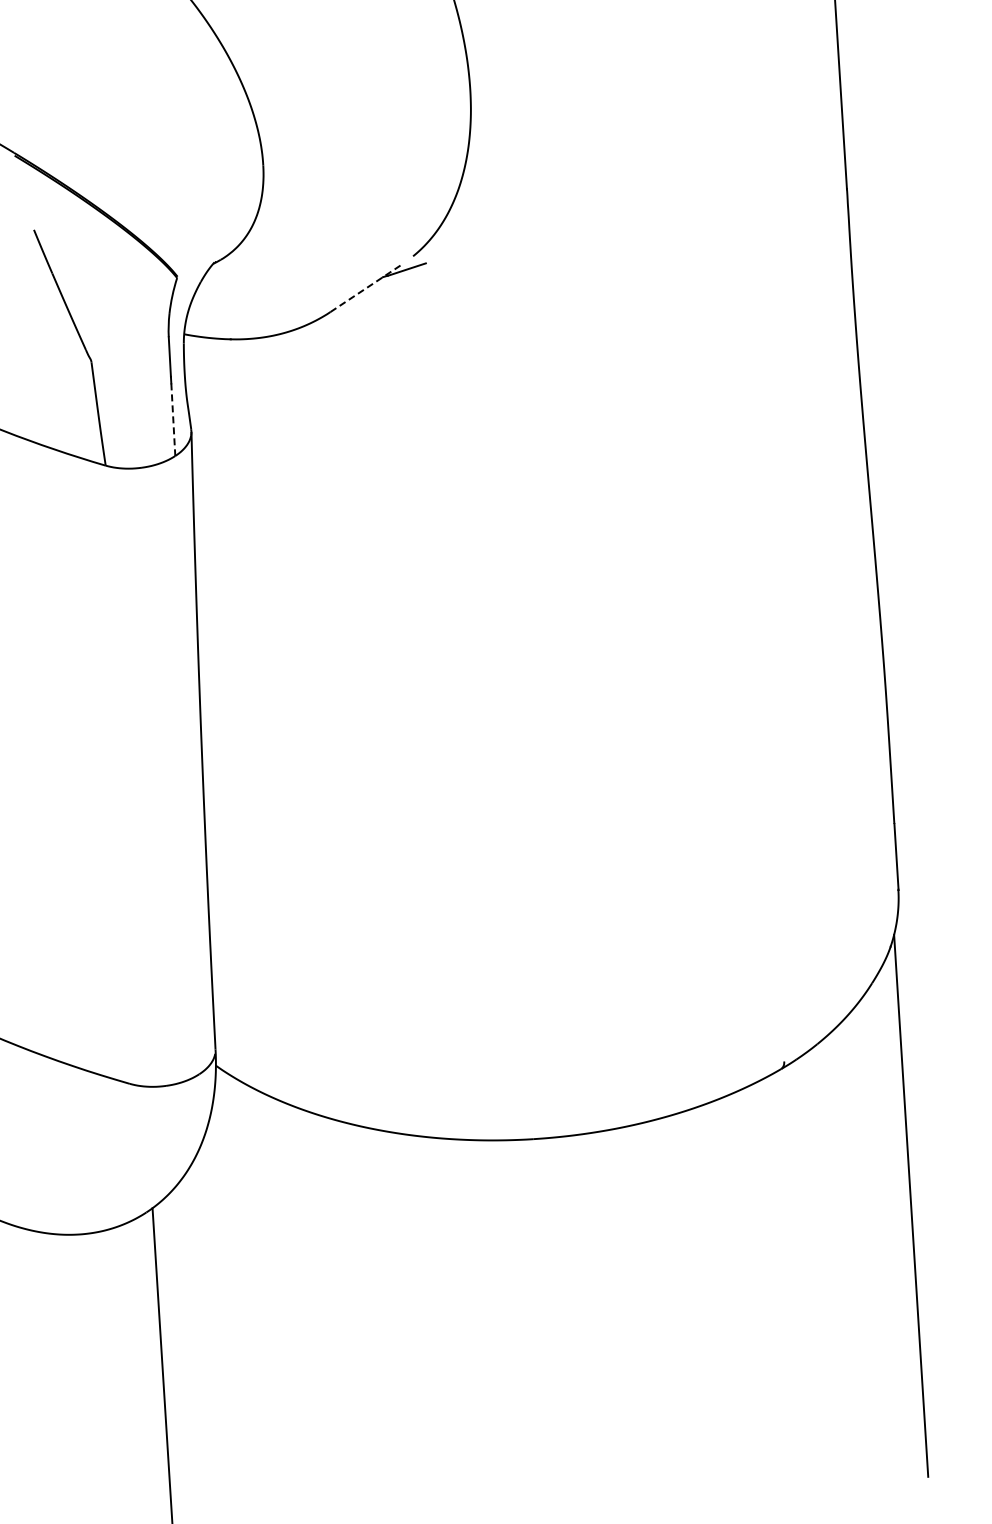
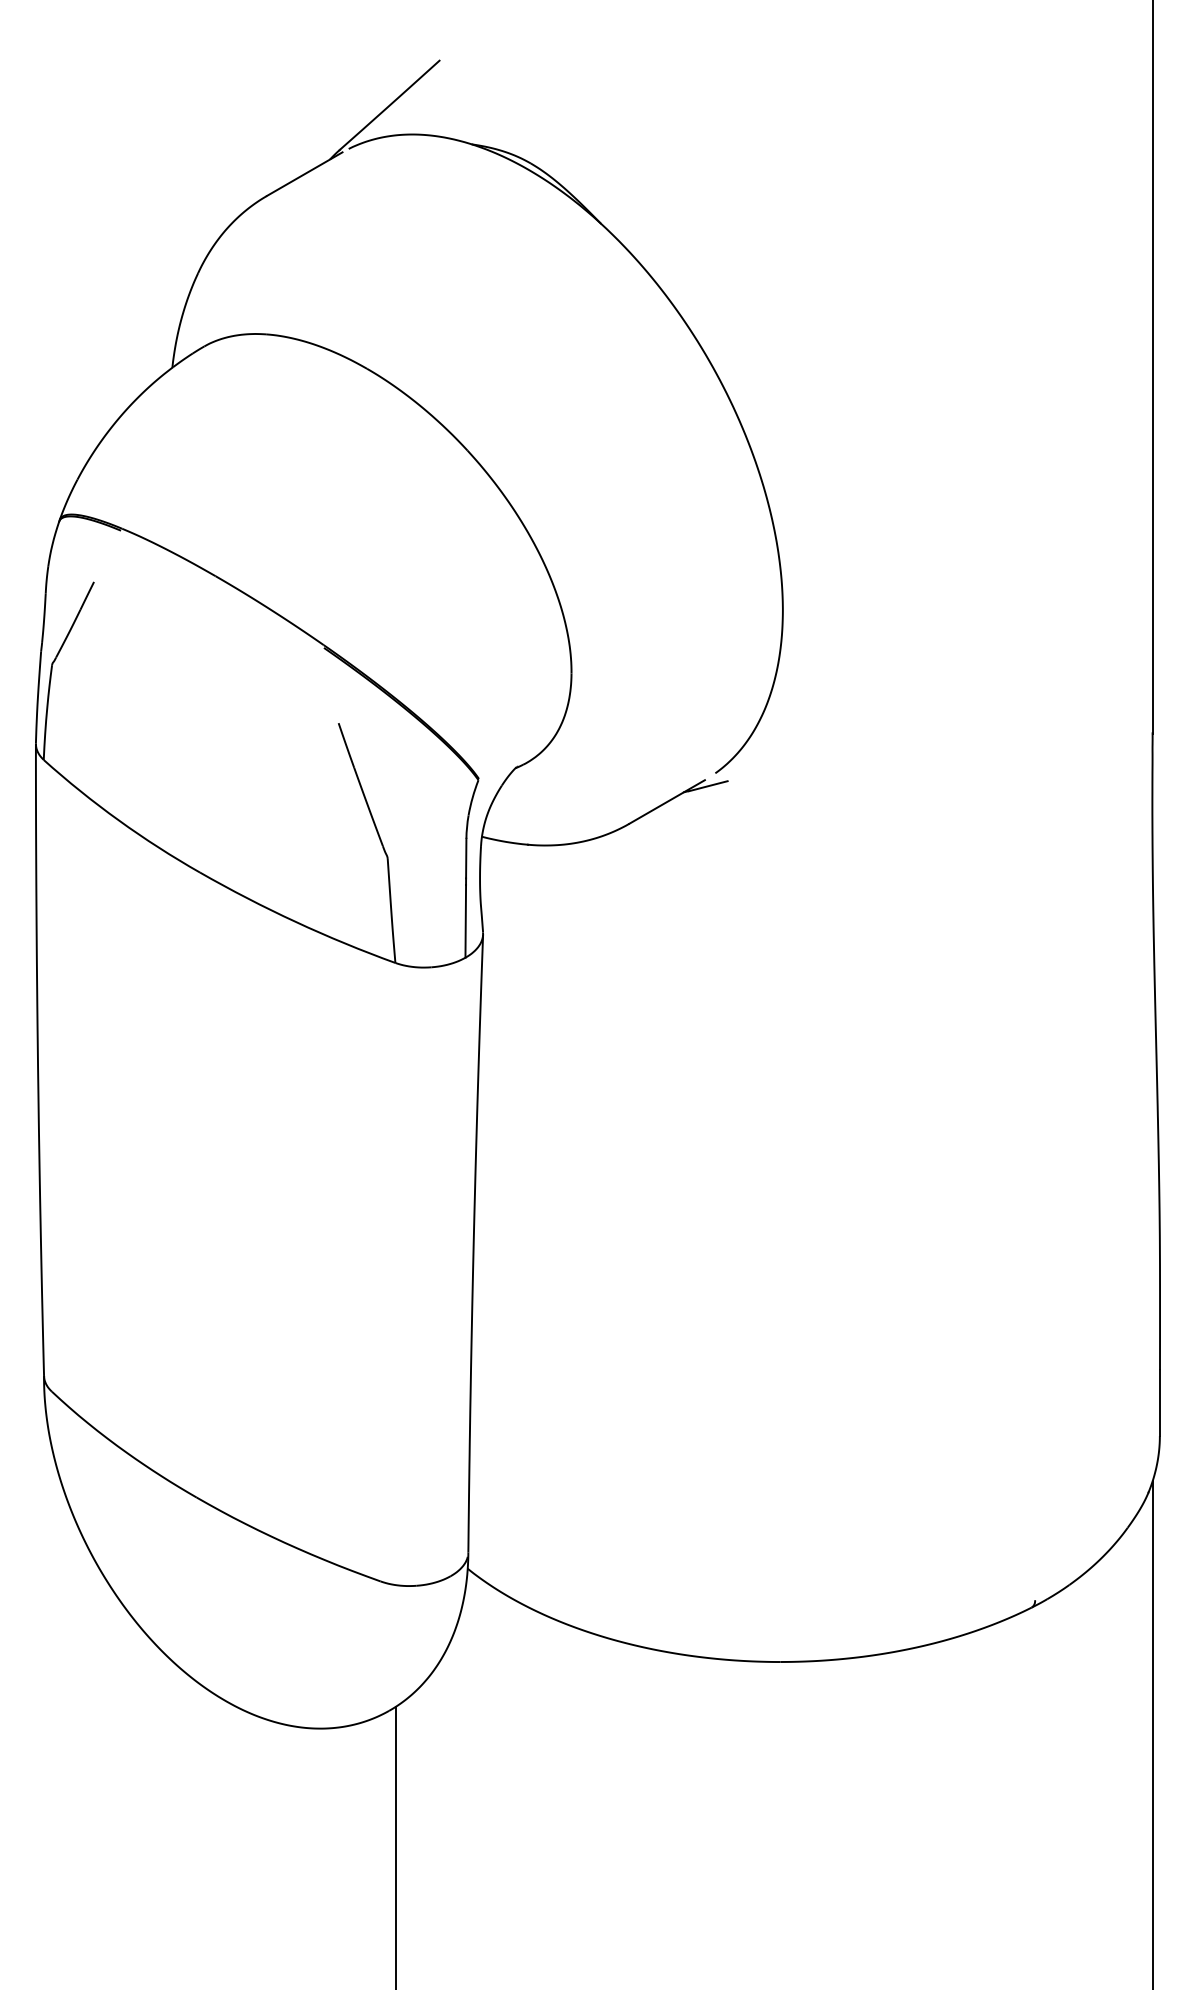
line: (367, 287) -> (667, 801), dashed -> solid
line: (173, 419) -> (465, 921), dashed -> solid

